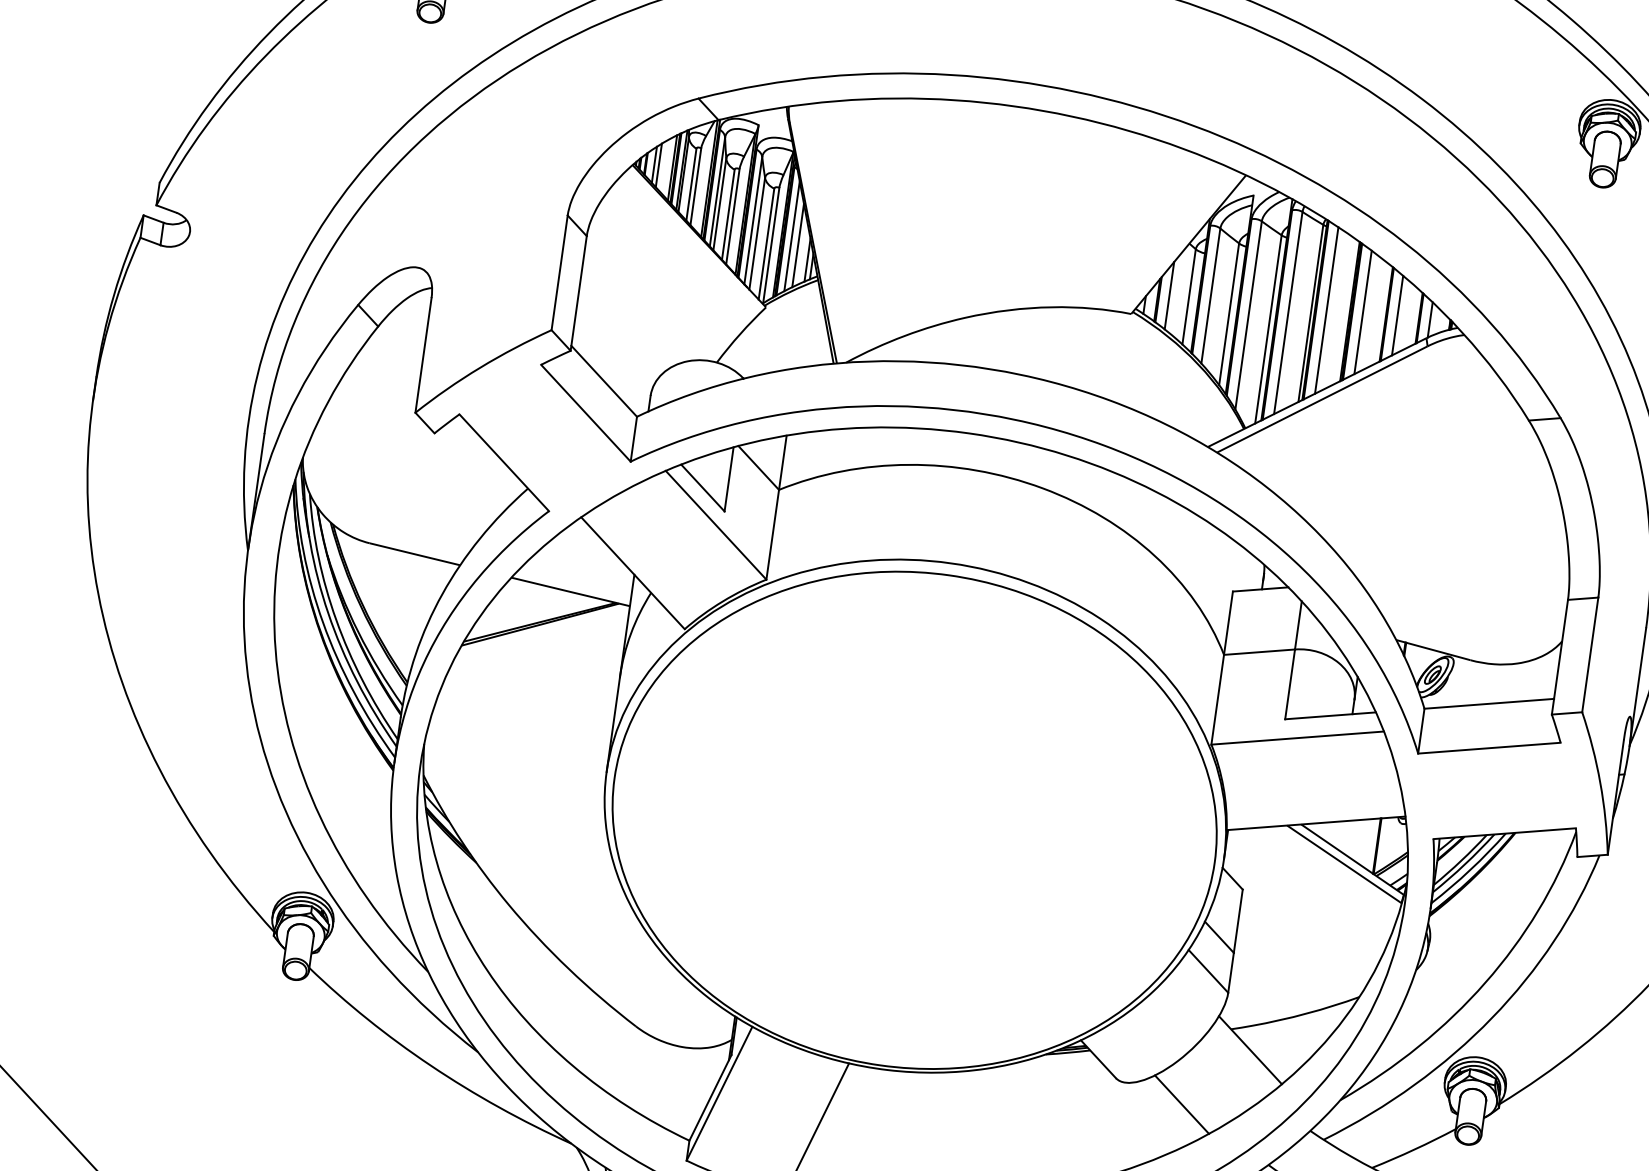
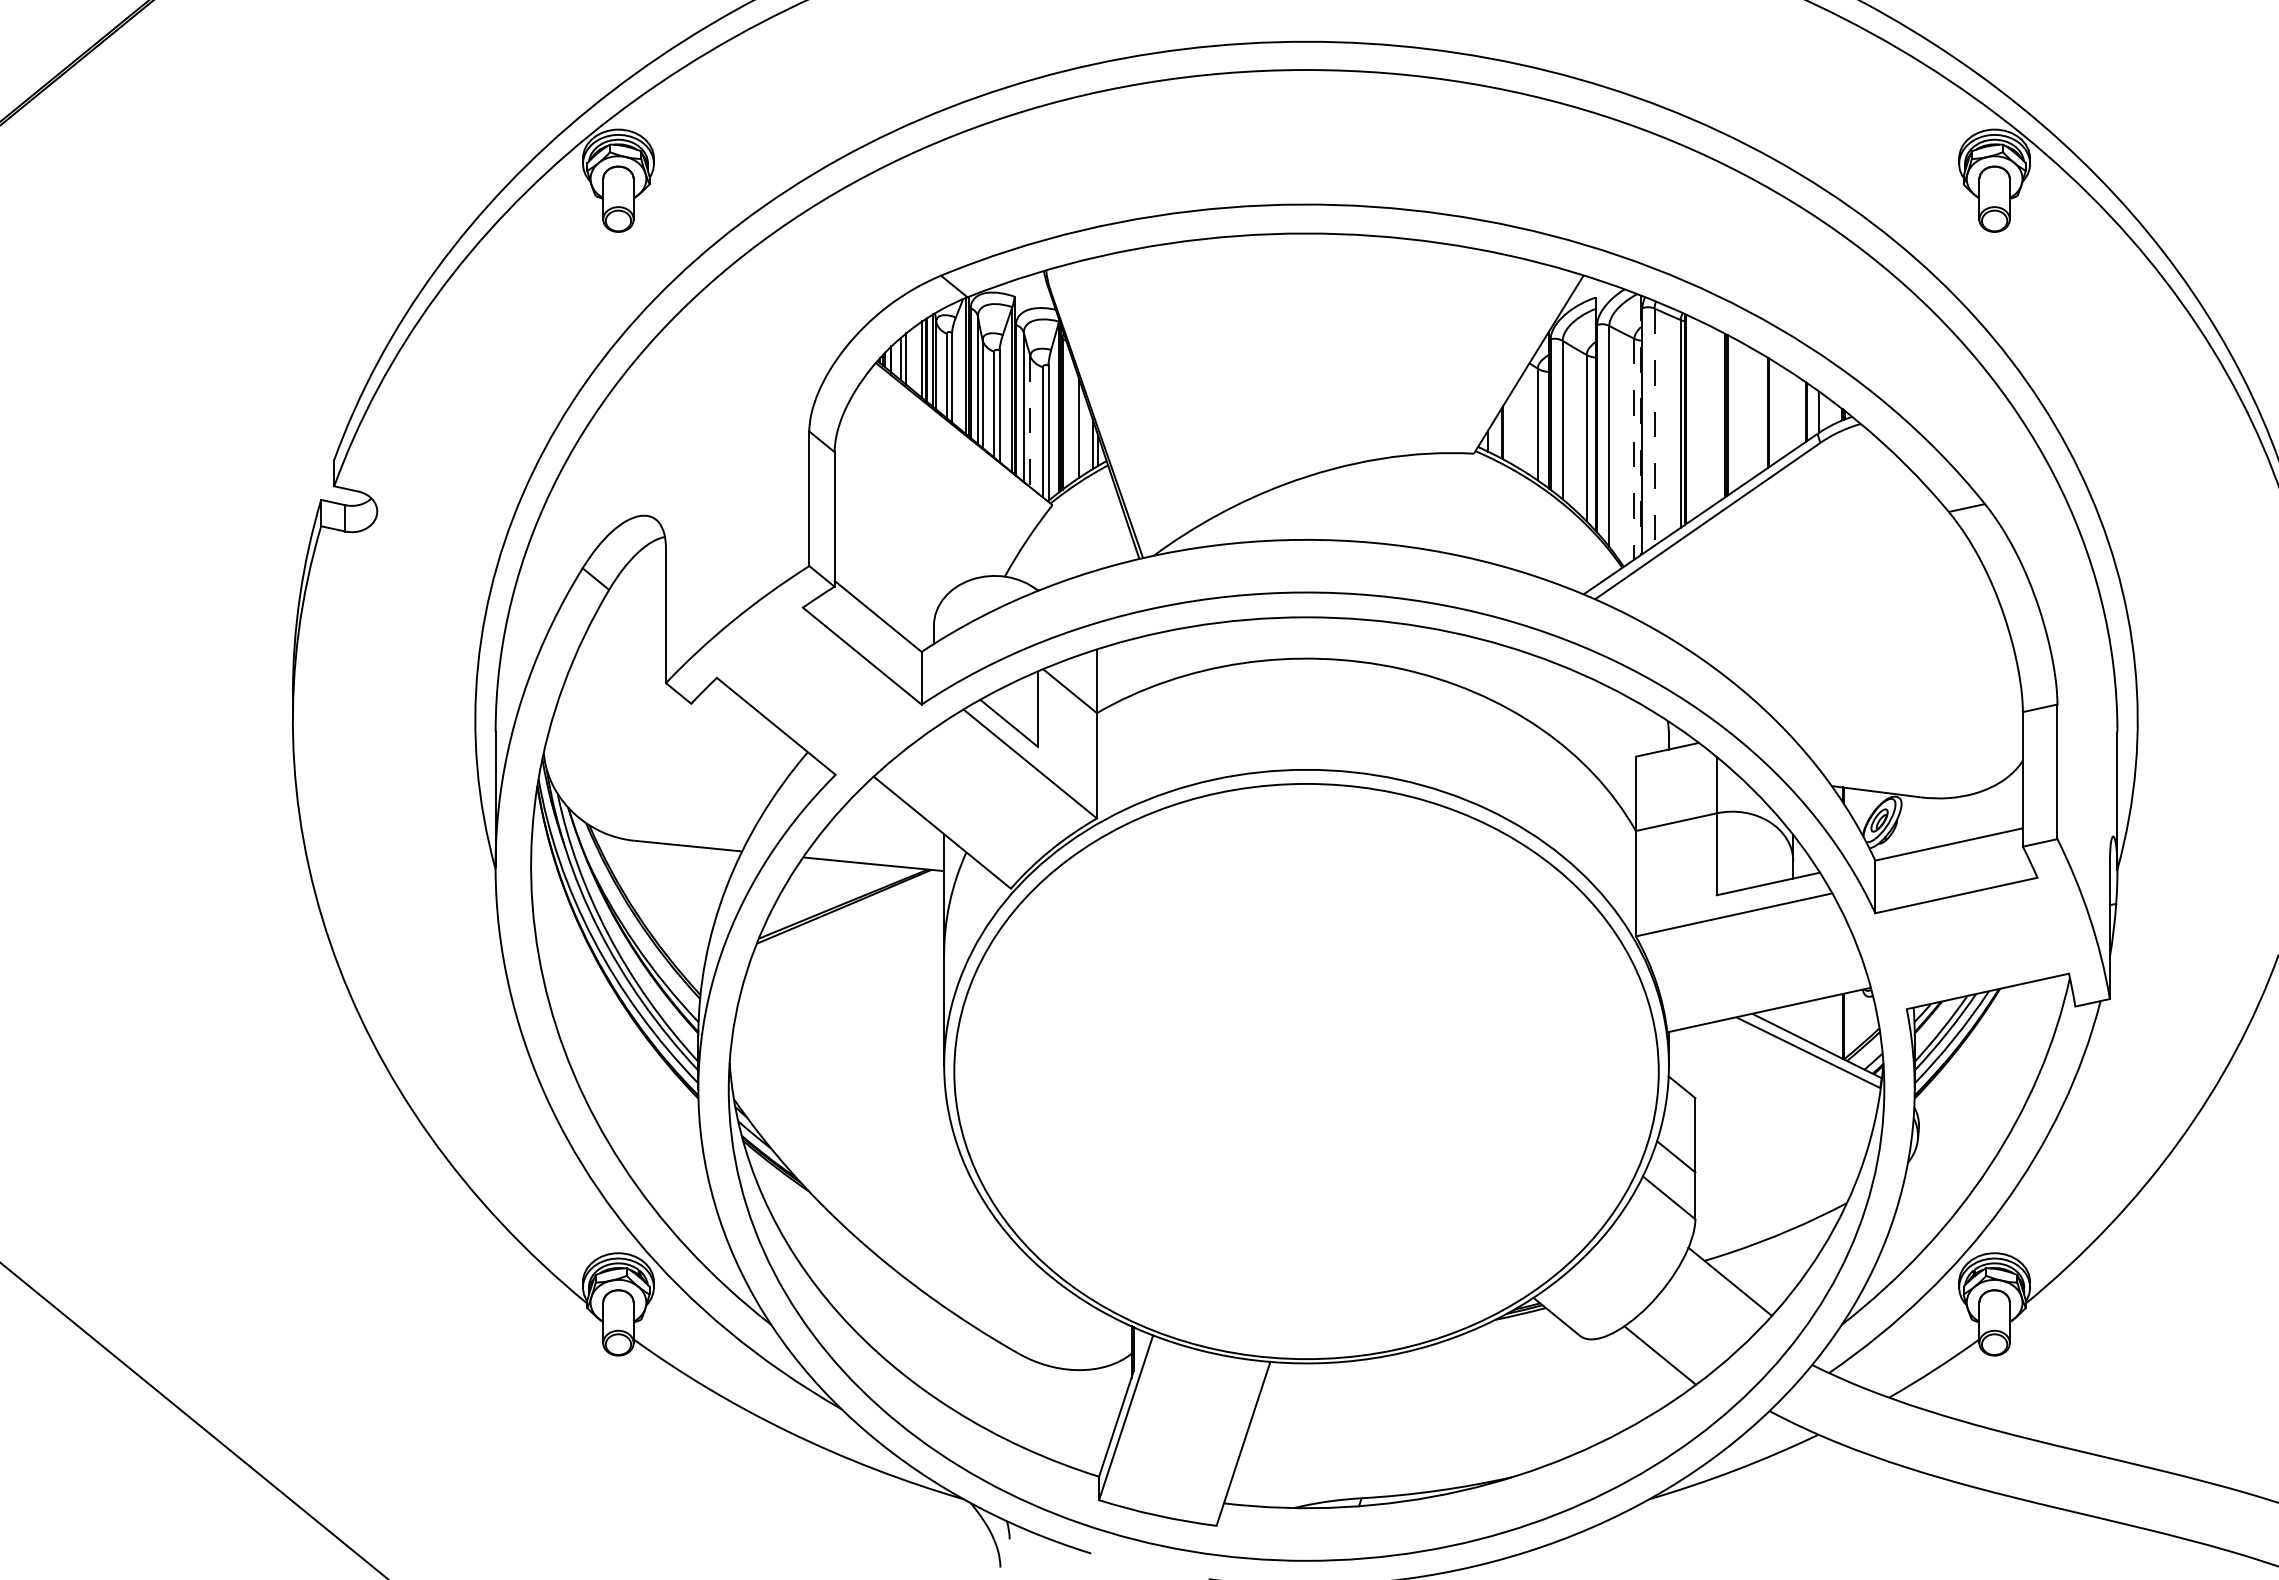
line: (757, 233) -> (1030, 421), solid -> dashed
line: (791, 235) -> (1070, 418), removed
line: (1169, 294) -> (1514, 425), removed
line: (1276, 309) -> (1640, 425), solid -> dashed
line: (1326, 310) -> (1698, 417), removed
line: (1363, 312) -> (1740, 414), removed
line: (1288, 313) -> (1654, 427), solid -> dashed
line: (1397, 315) -> (1780, 412), removed
line: (1268, 329) -> (1634, 449), solid -> dashed

